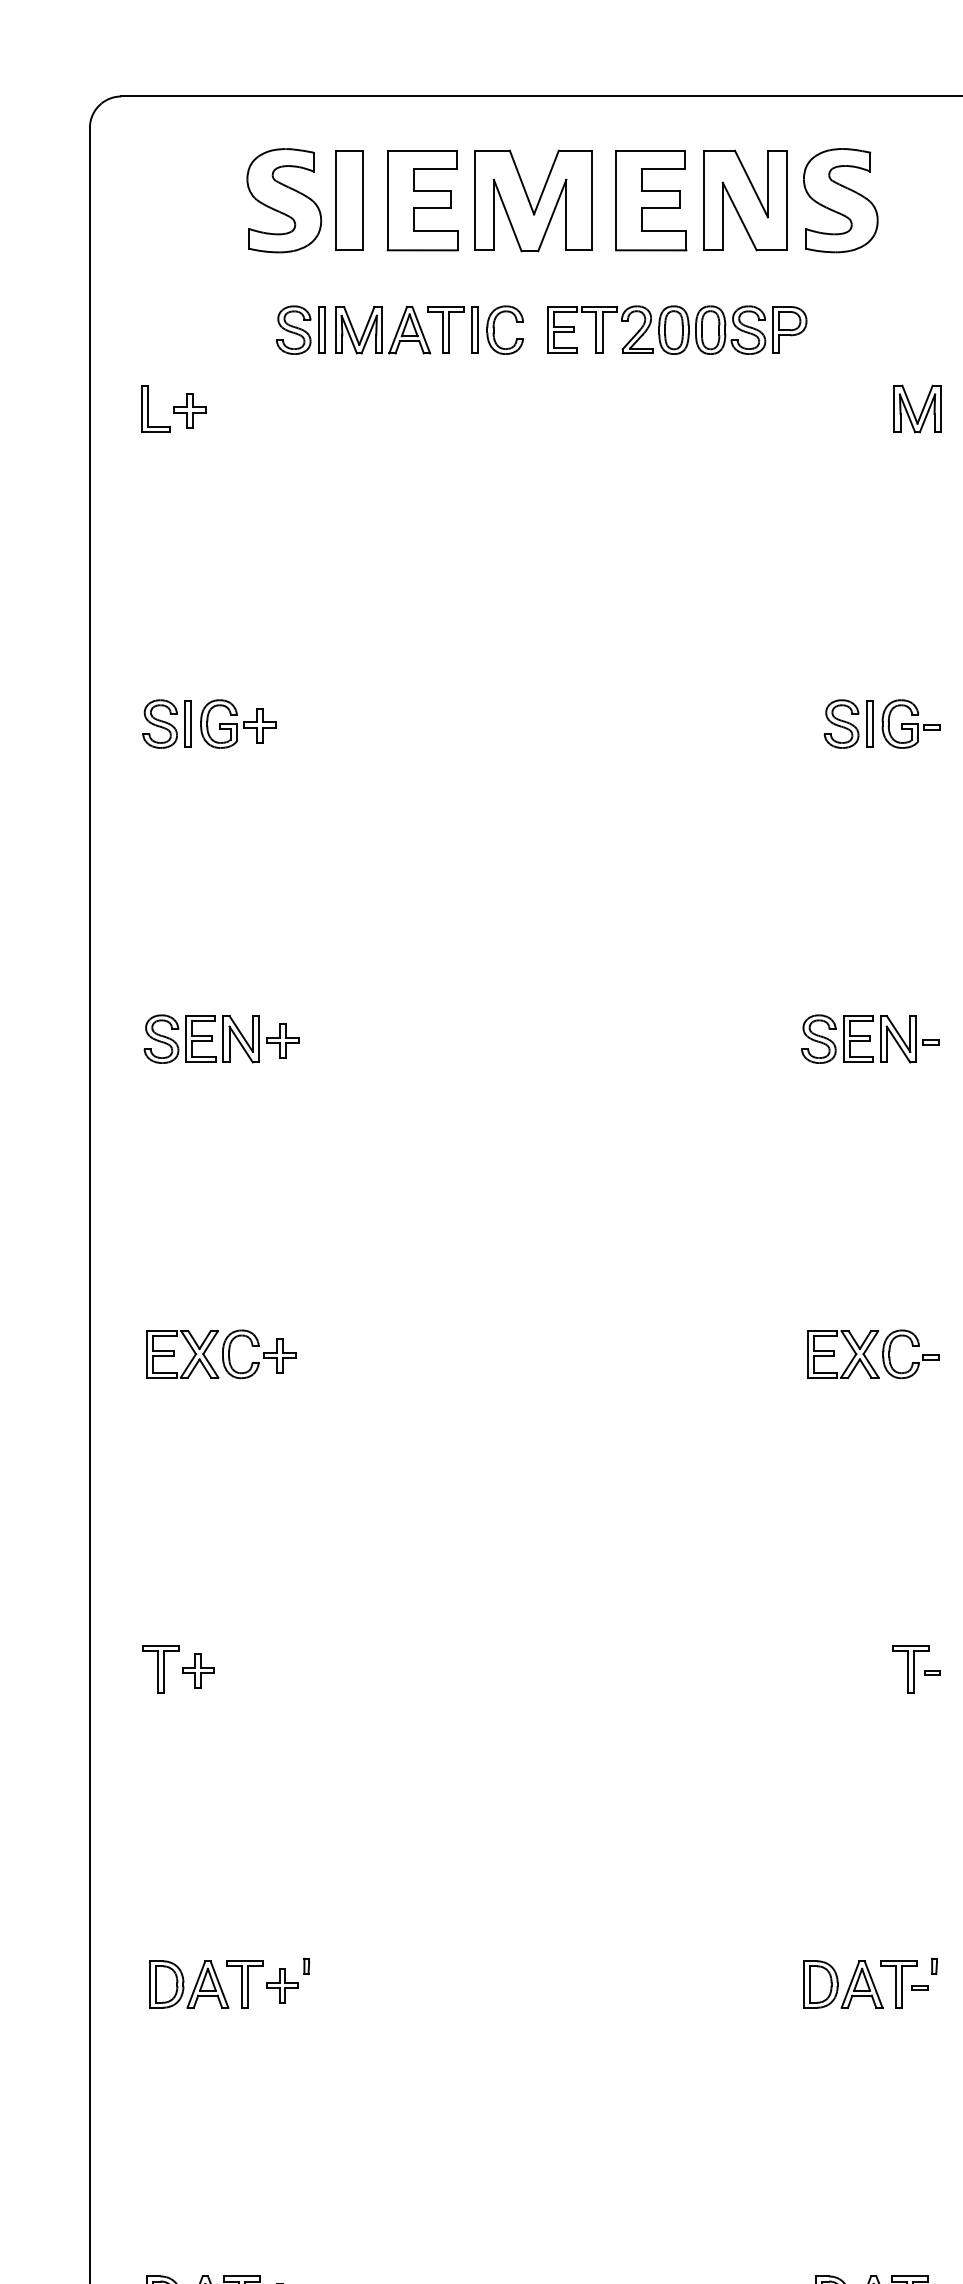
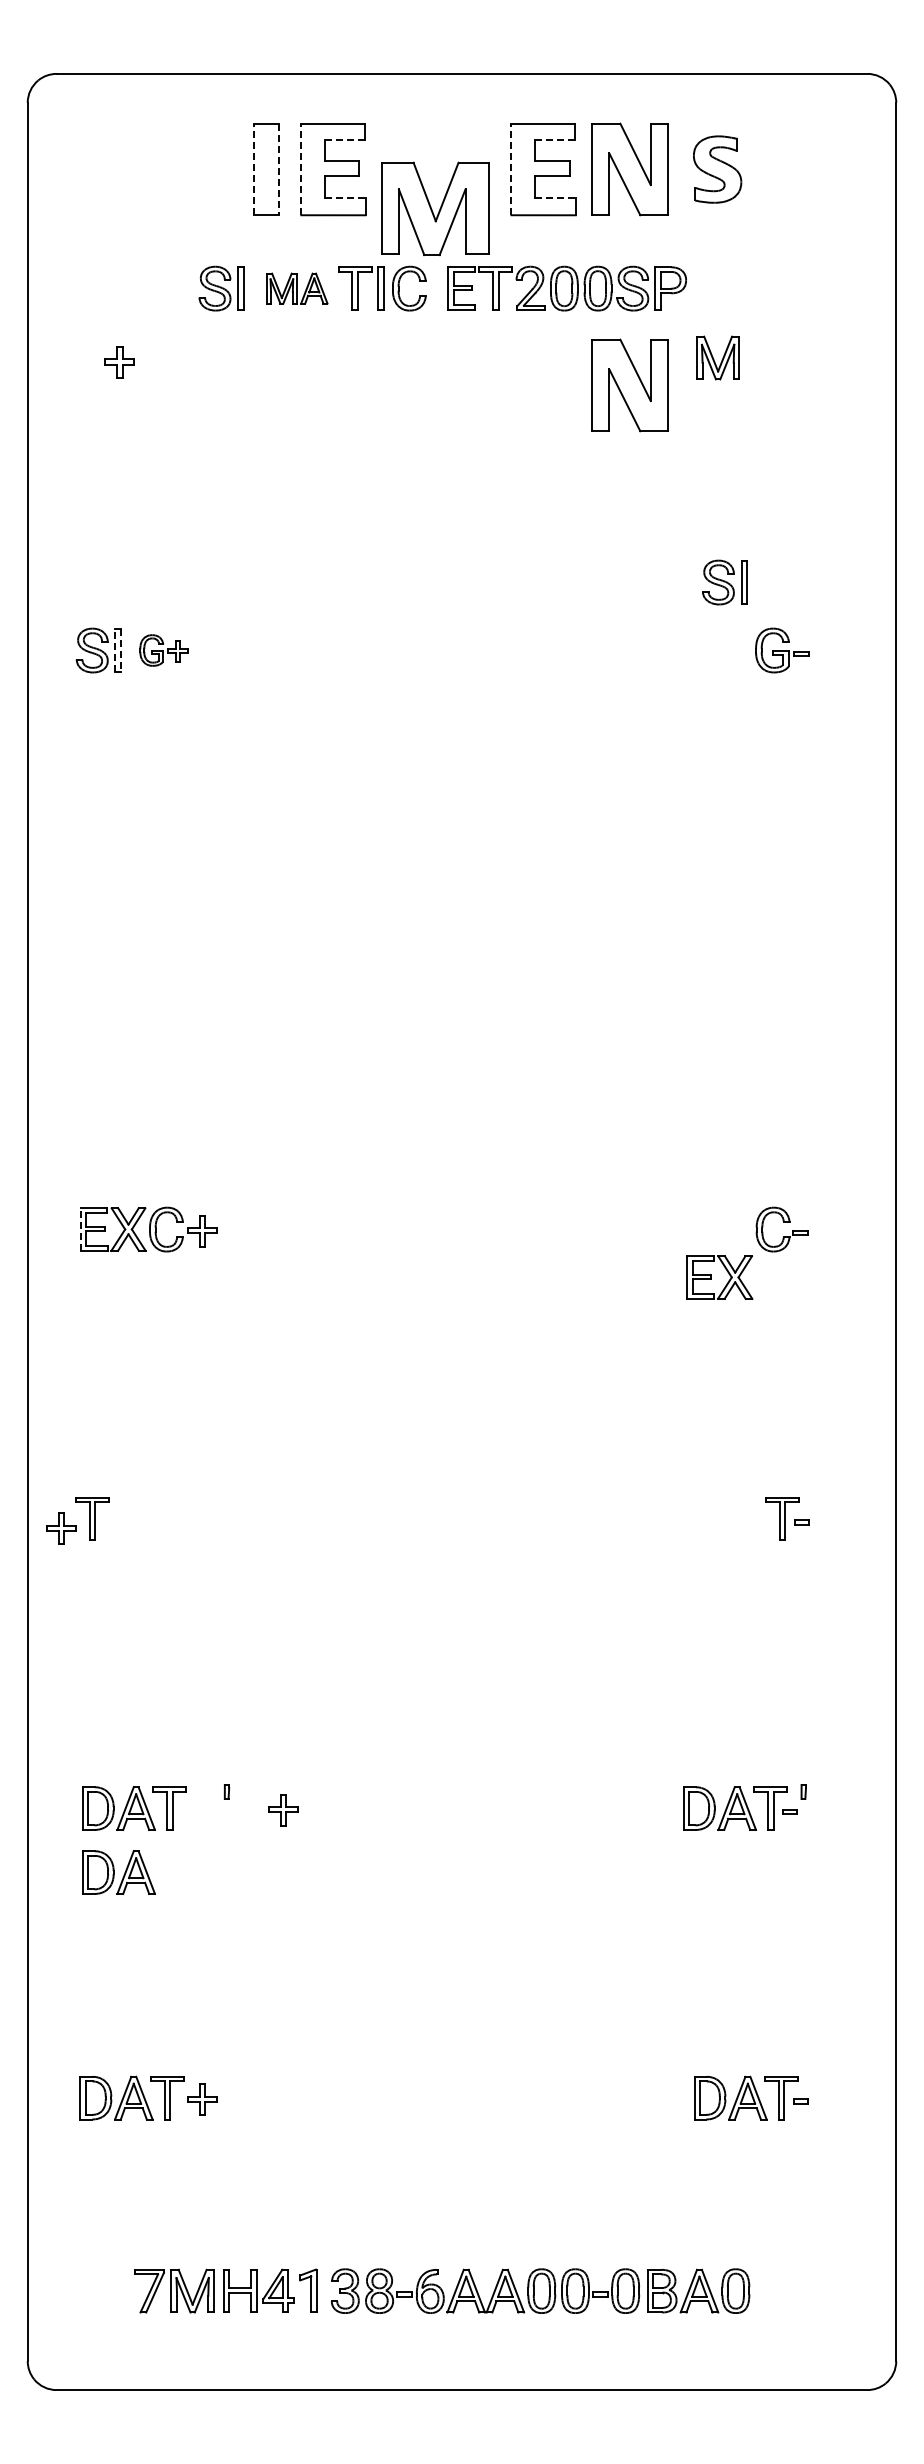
line: (434, 168) -> (344, 140), solid -> dashed
line: (663, 168) -> (554, 140), solid -> dashed
part: (284, 200) -> (206, 169), removed
line: (336, 200) -> (254, 169), solid -> dashed
line: (362, 200) -> (278, 169), solid -> dashed
line: (387, 200) -> (301, 169), solid -> dashed
part: (533, 200) -> (435, 208), moved
line: (616, 200) -> (511, 169), solid -> dashed
part: (840, 200) -> (717, 169), size x0.7
line: (435, 230) -> (345, 197), solid -> dashed
line: (664, 230) -> (555, 197), solid -> dashed
part: (383, 330) -> (297, 288), size x0.7
part: (148, 408) -> (81, 360), removed
part: (916, 408) -> (717, 357), moved
part: (744, 435) -> (629, 385), added
line: (185, 724) -> (115, 650), solid -> dashed
part: (238, 724) -> (164, 650), size x0.7
part: (848, 724) -> (724, 582), moved
line: (191, 725) -> (121, 651), solid -> dashed
part: (221, 1038) -> (148, 939), removed
part: (870, 1038) -> (744, 939), removed
line: (147, 1354) -> (80, 1229), solid -> dashed
part: (834, 1354) -> (711, 1277), moved
part: (198, 1670) -> (61, 1528), moved
part: (282, 1986) -> (283, 1810), moved
part: (188, 2054) -> (118, 1872), added

